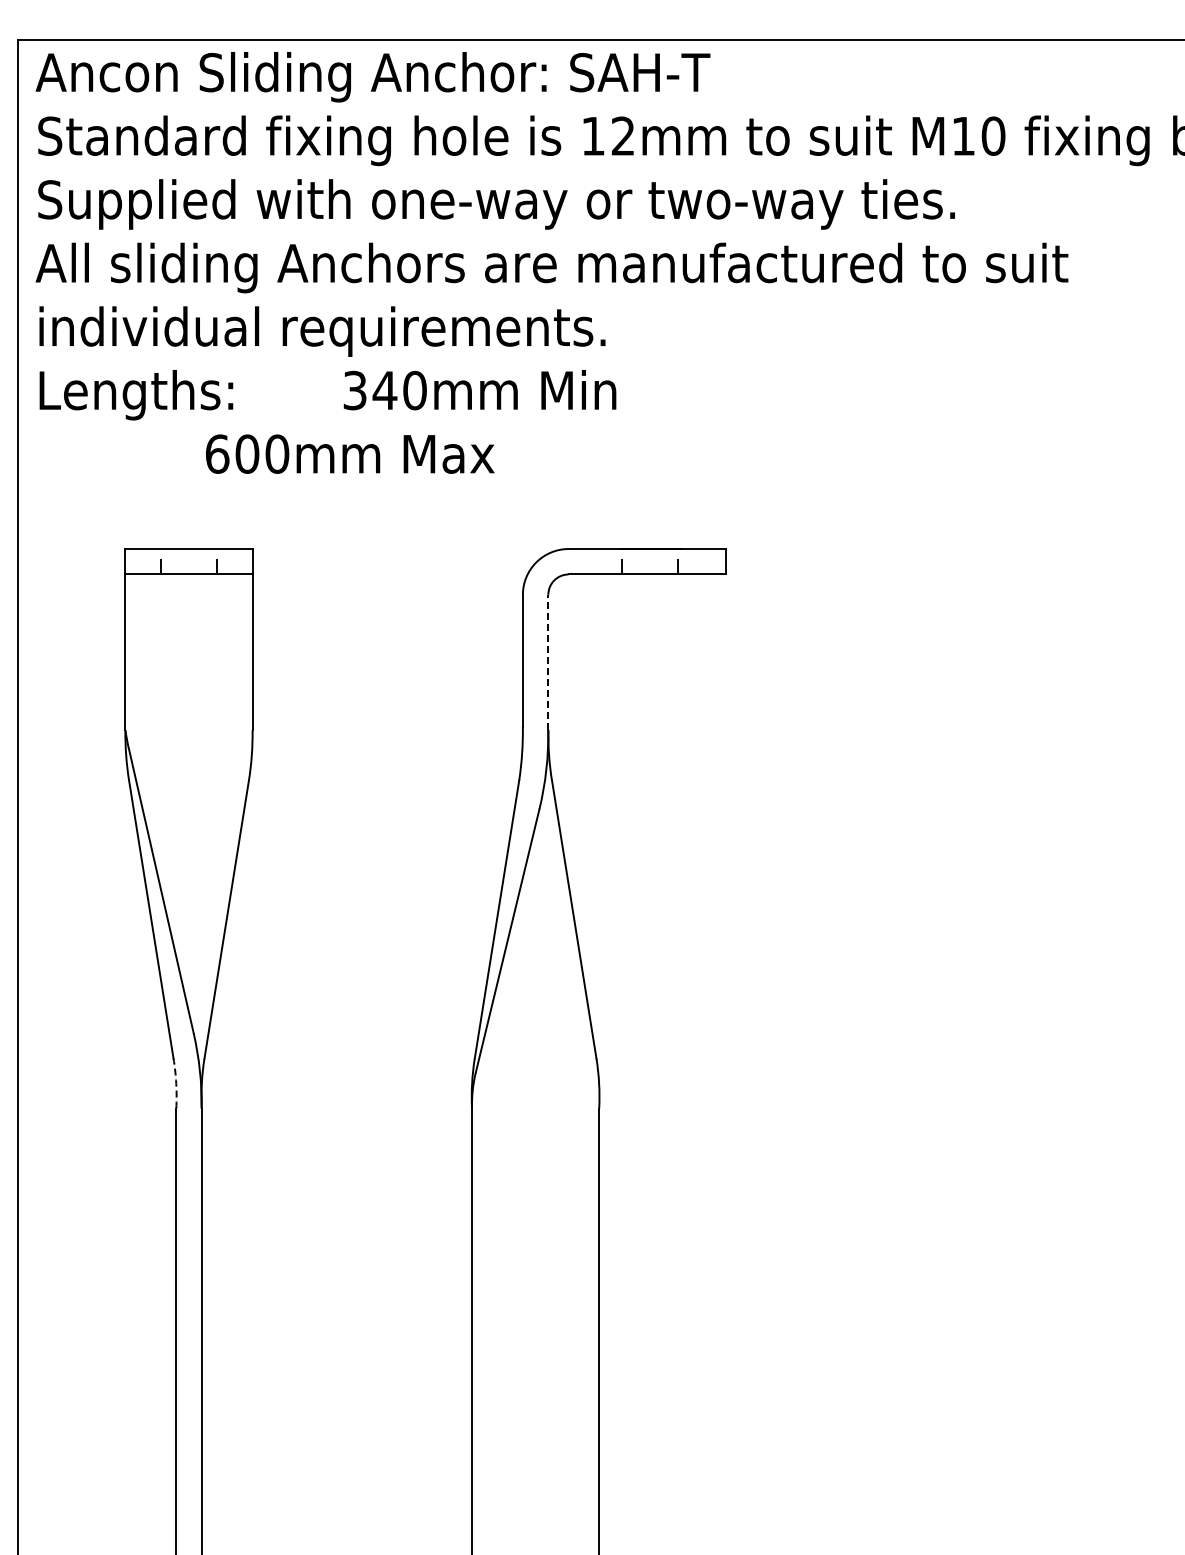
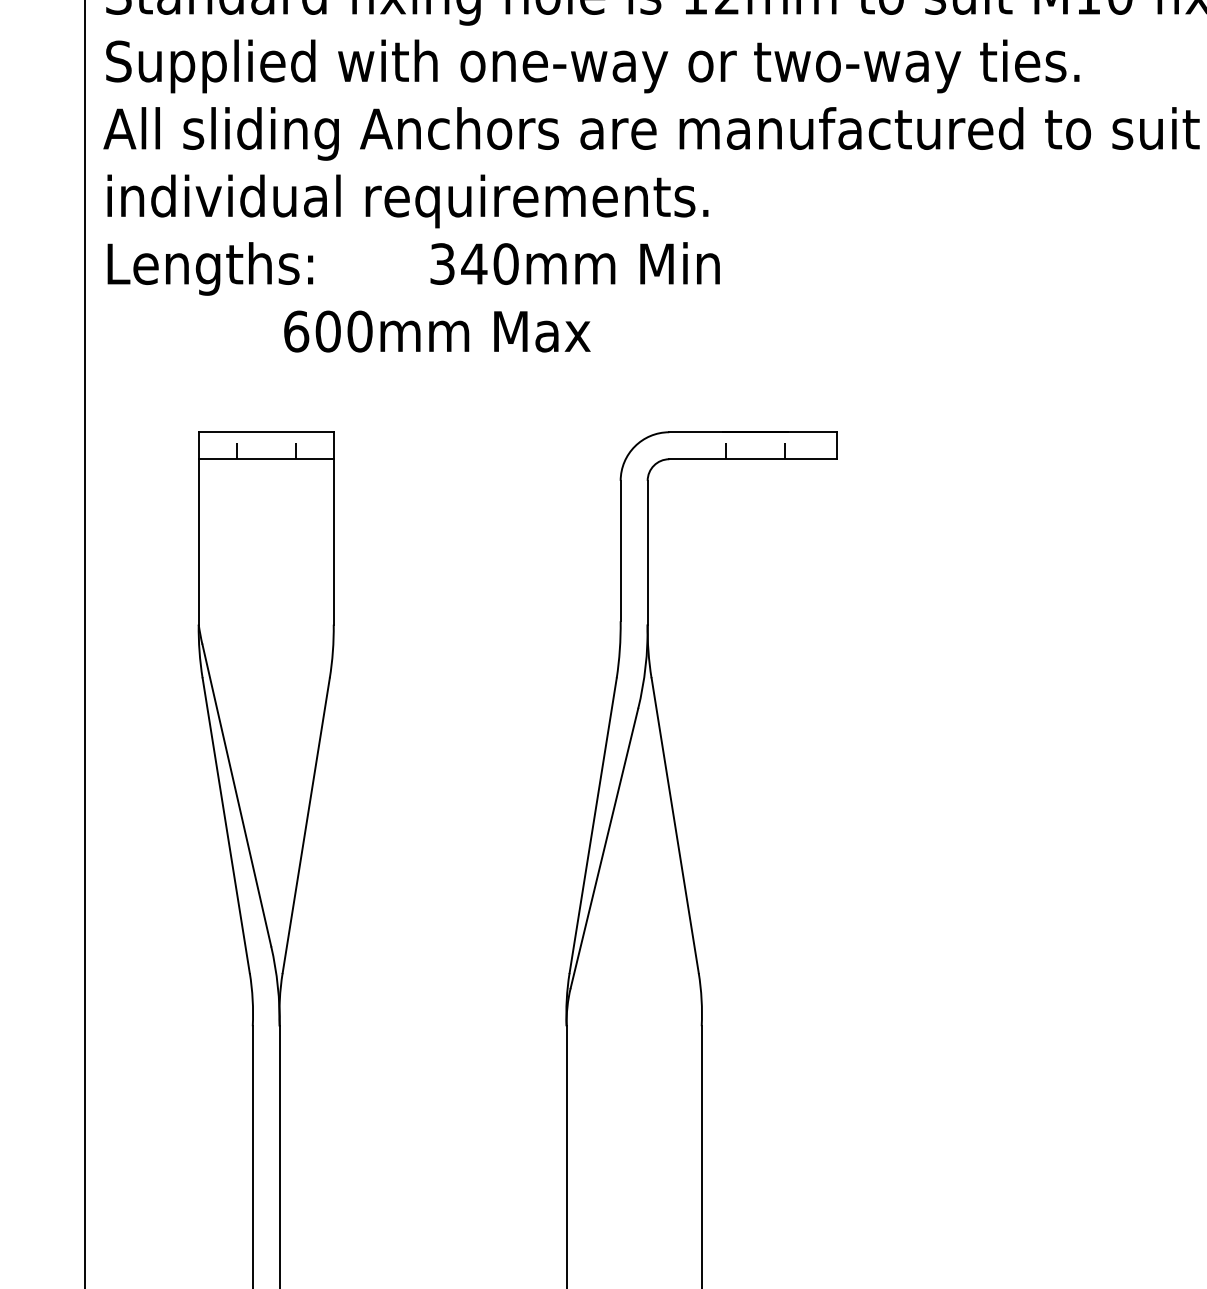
line: (548, 662) -> (647, 552), dashed -> solid
arc: (176, 1083) -> (252, 999), dashed -> solid

